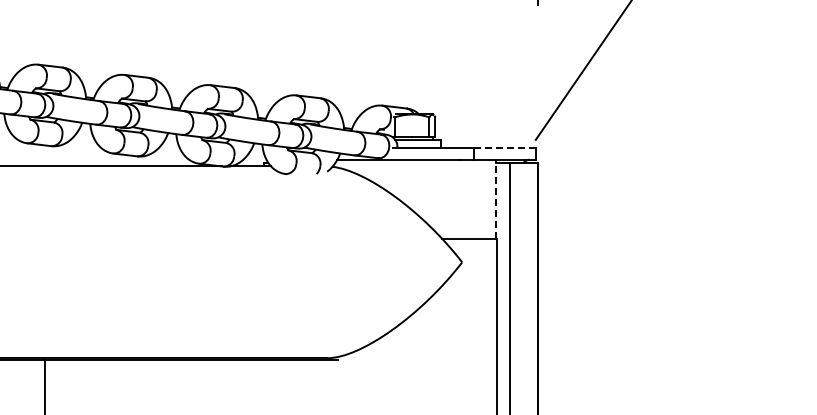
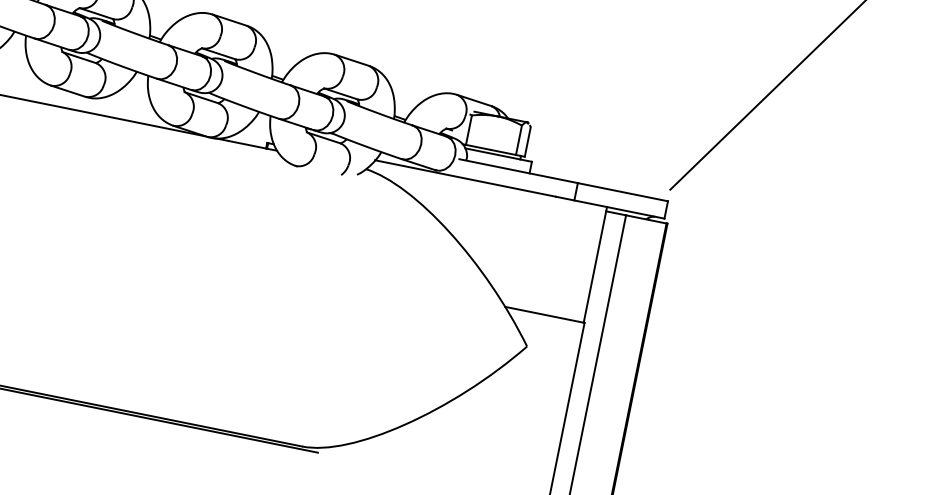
line: (504, 147) -> (622, 191), dashed -> solid
line: (496, 199) -> (595, 265), dashed -> solid

